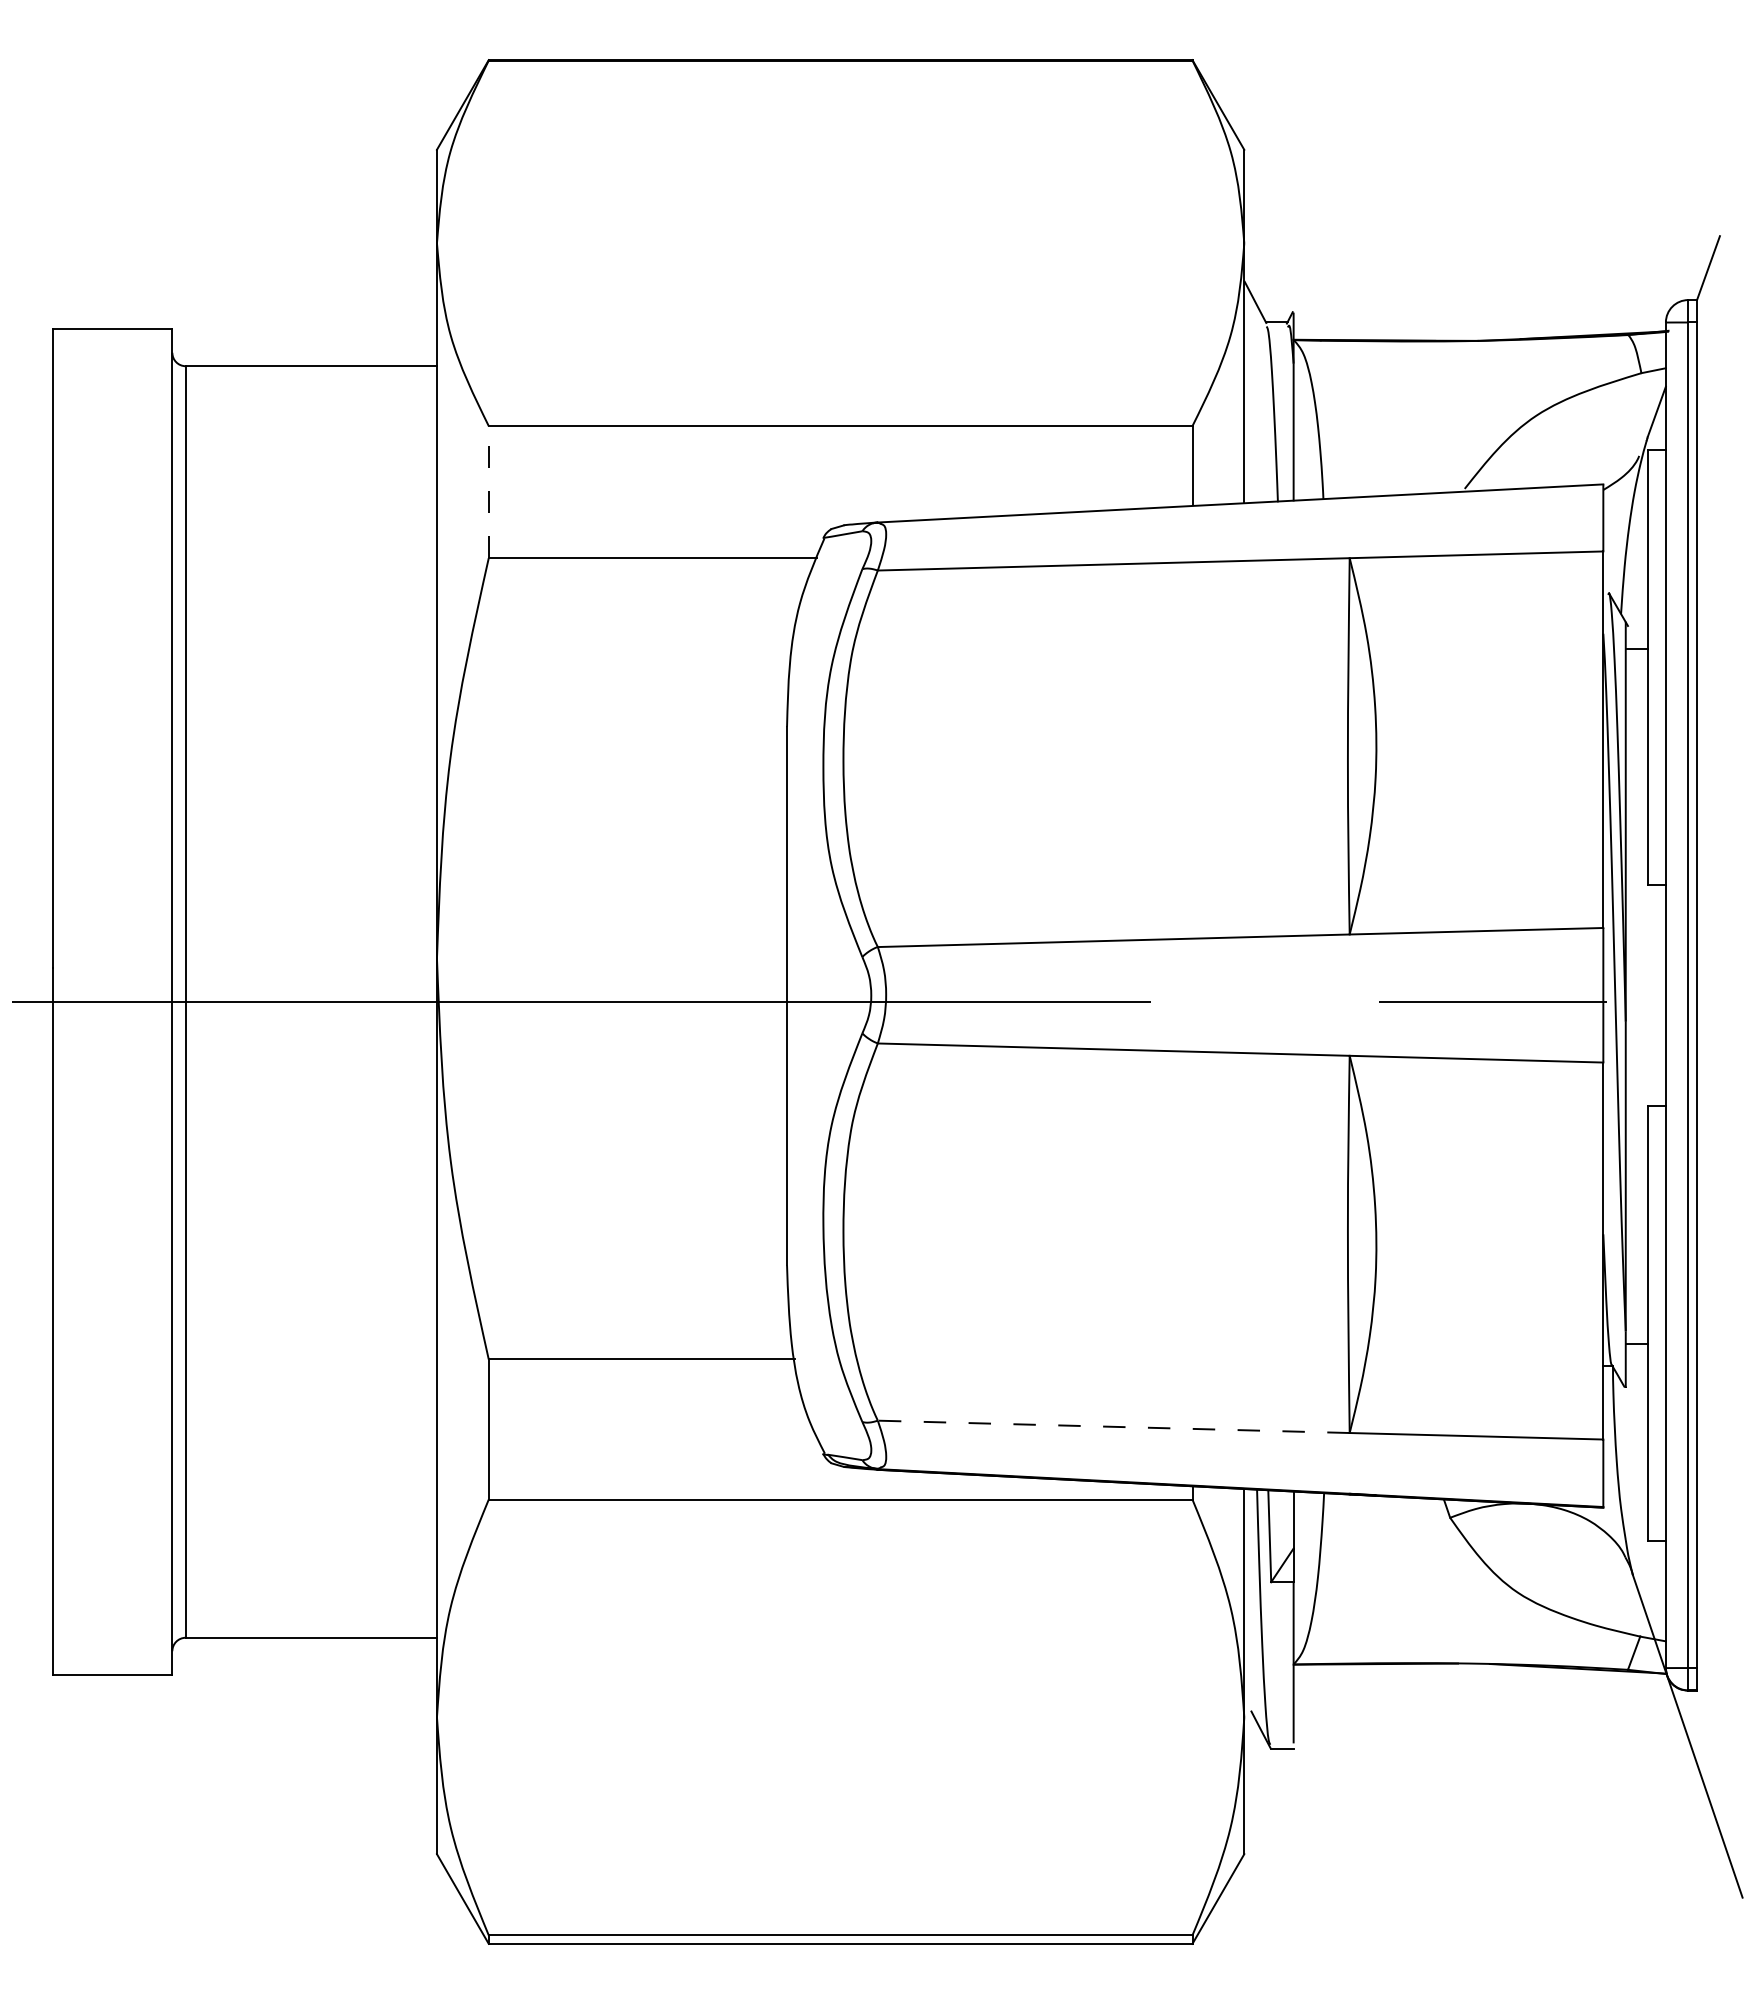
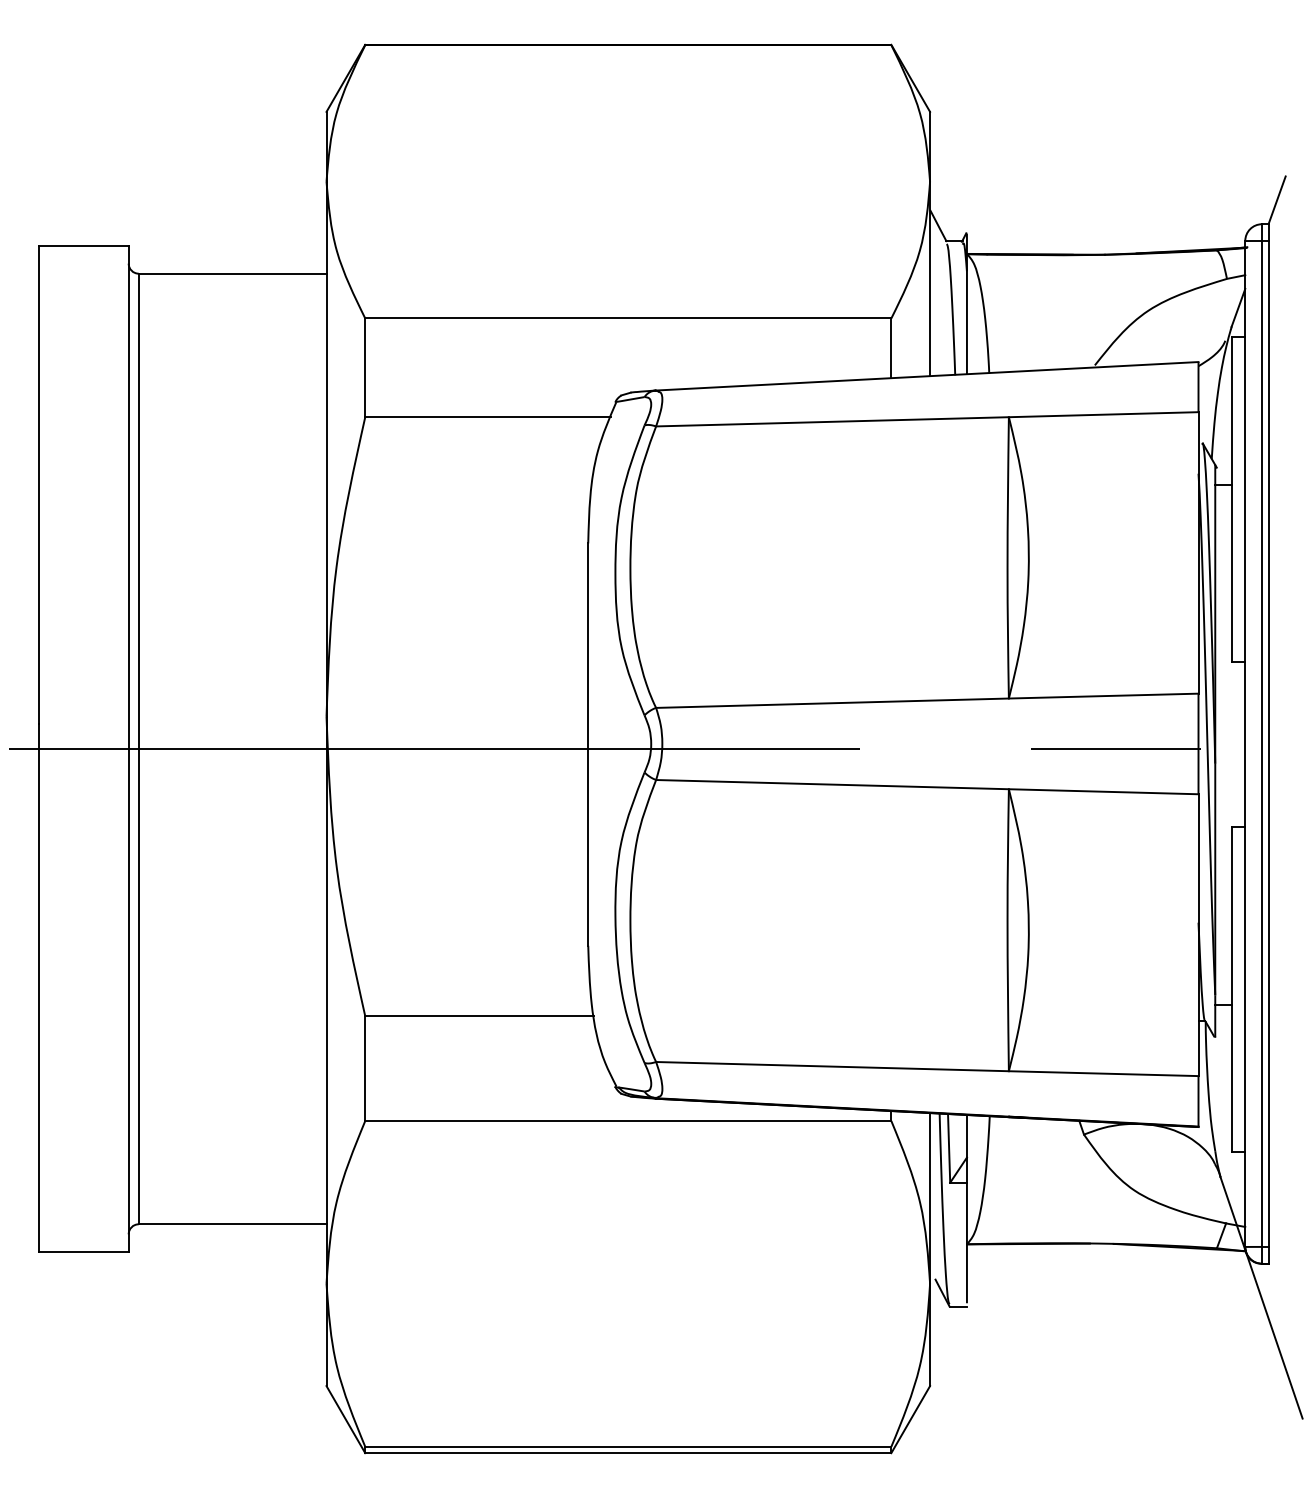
line: (488, 491) -> (365, 367), dashed -> solid
line: (1113, 1426) -> (832, 1066), dashed -> solid

